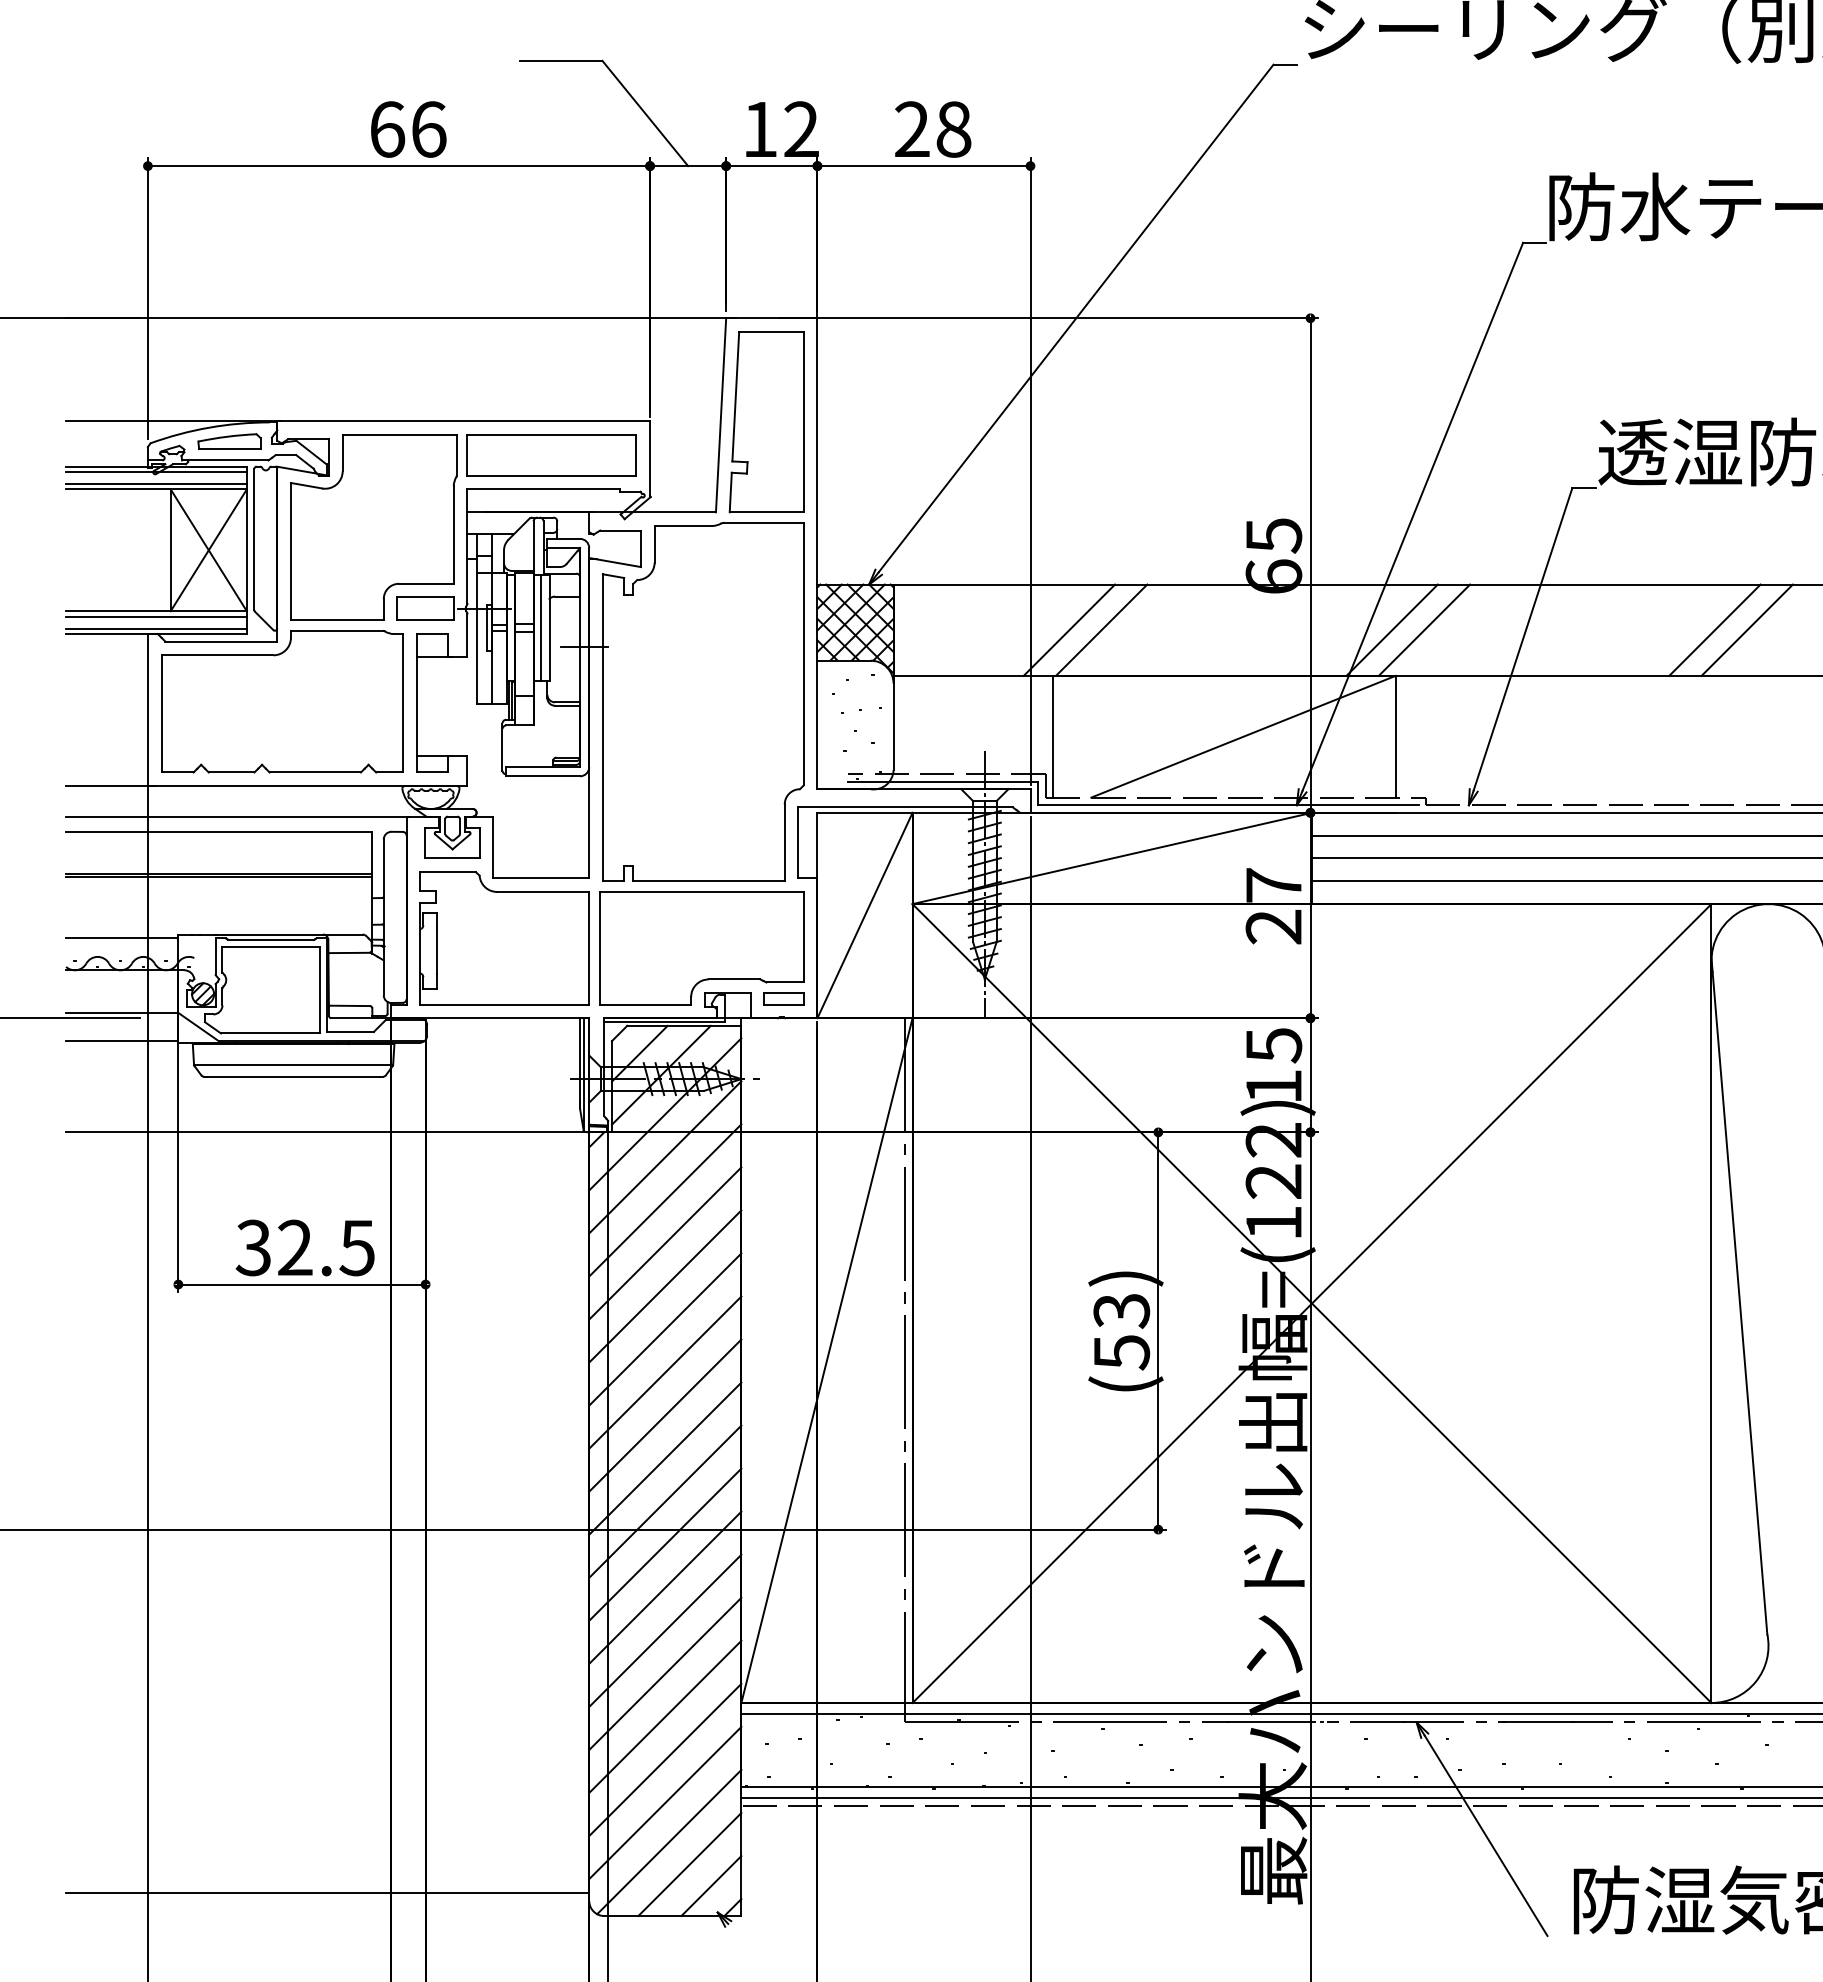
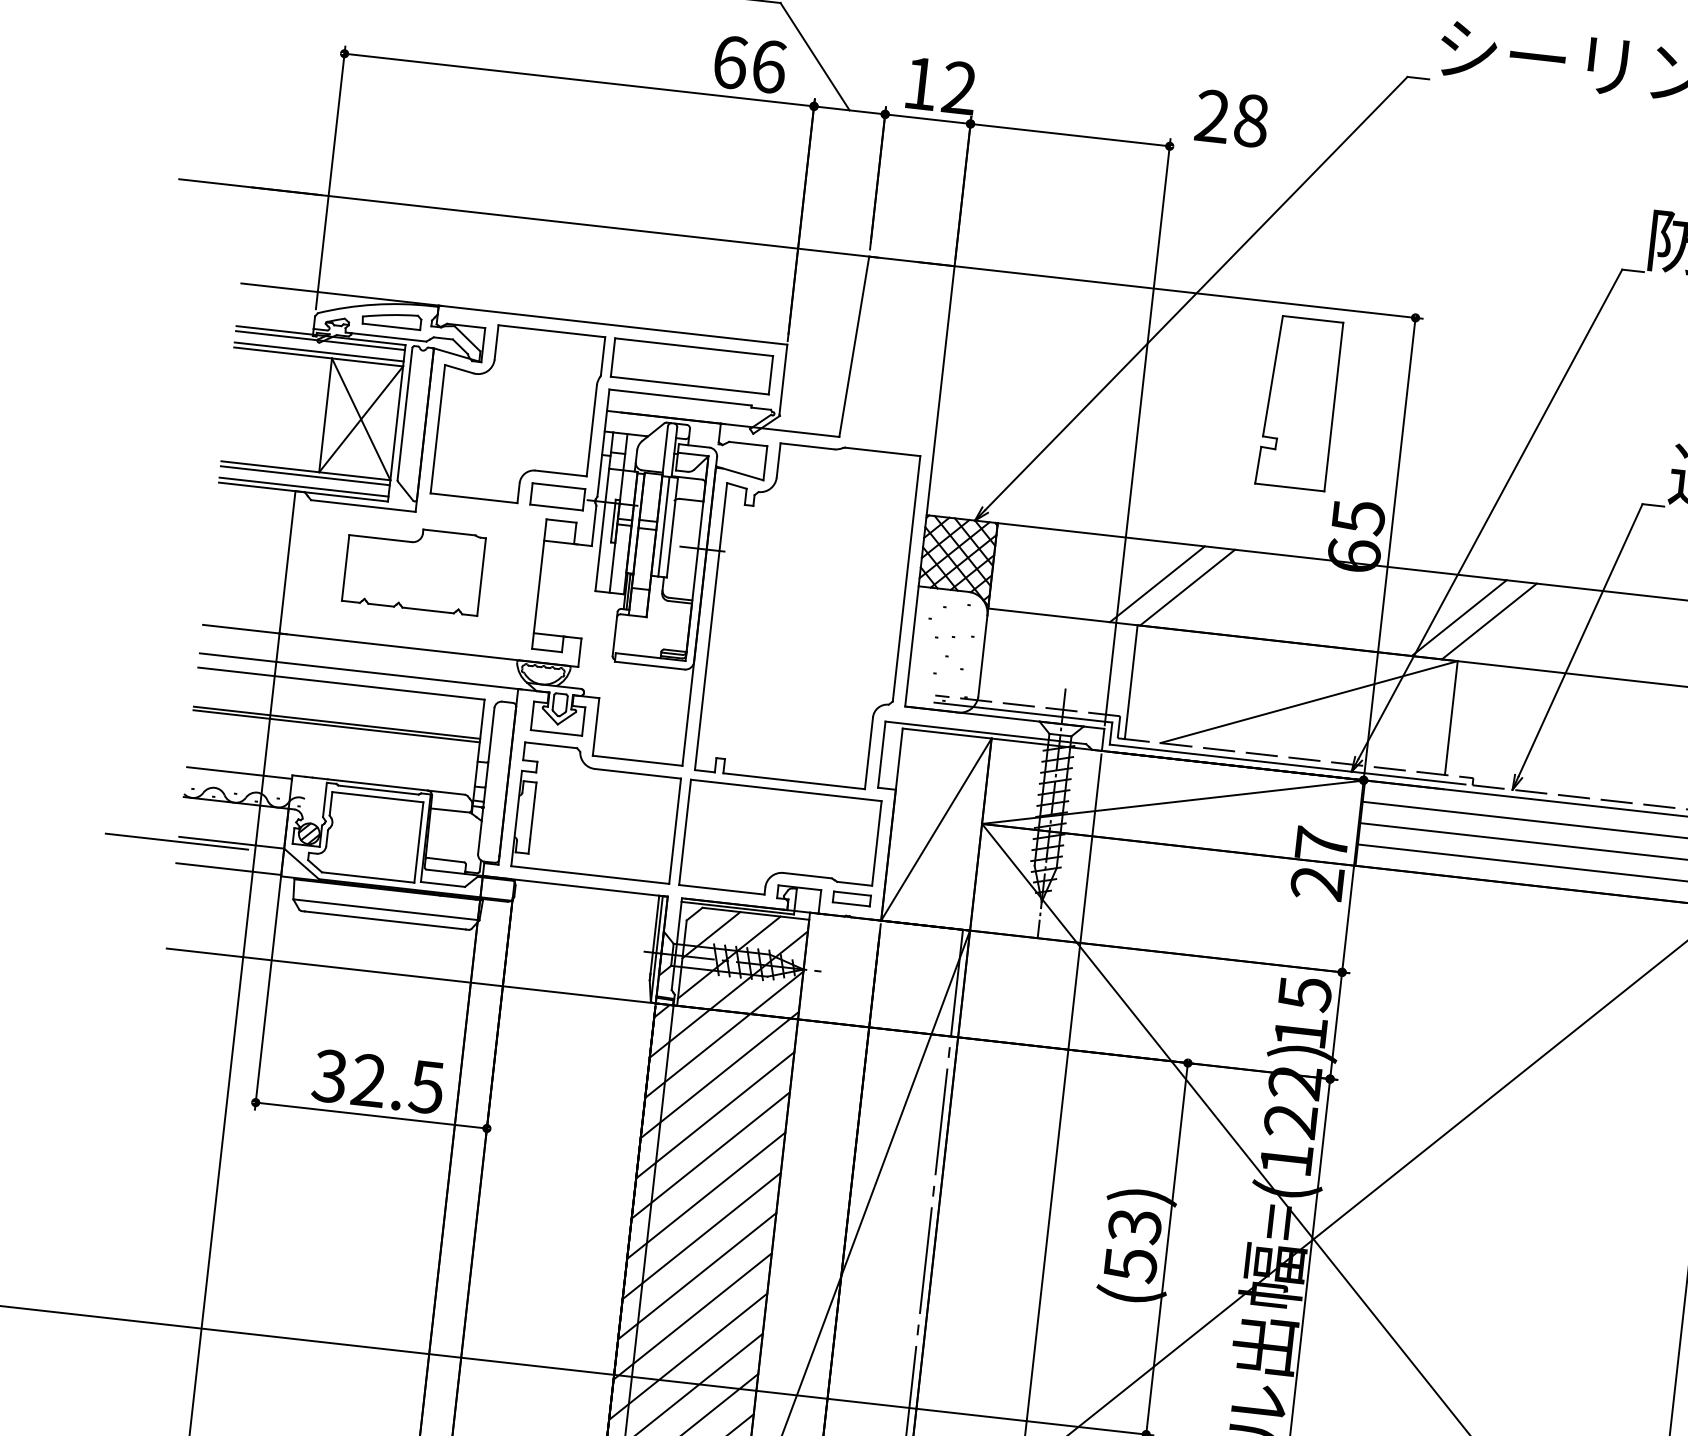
text: (408, 129) -> (750, 64), moved
text: (933, 129) -> (1232, 118), moved
part: (766, 422) -> (1298, 403), moved
part: (282, 701) -> (414, 568), size x0.6

